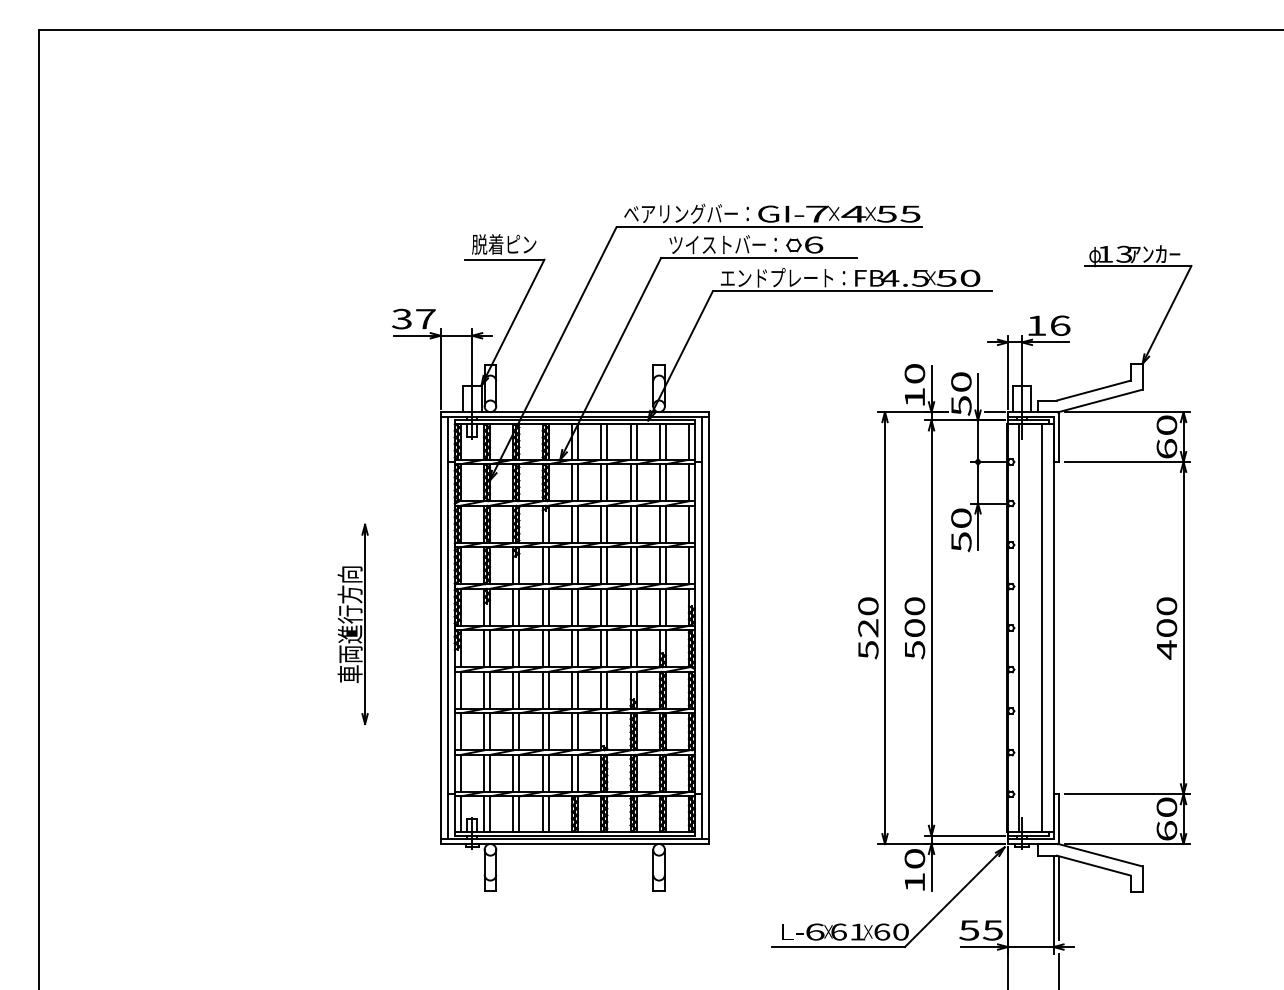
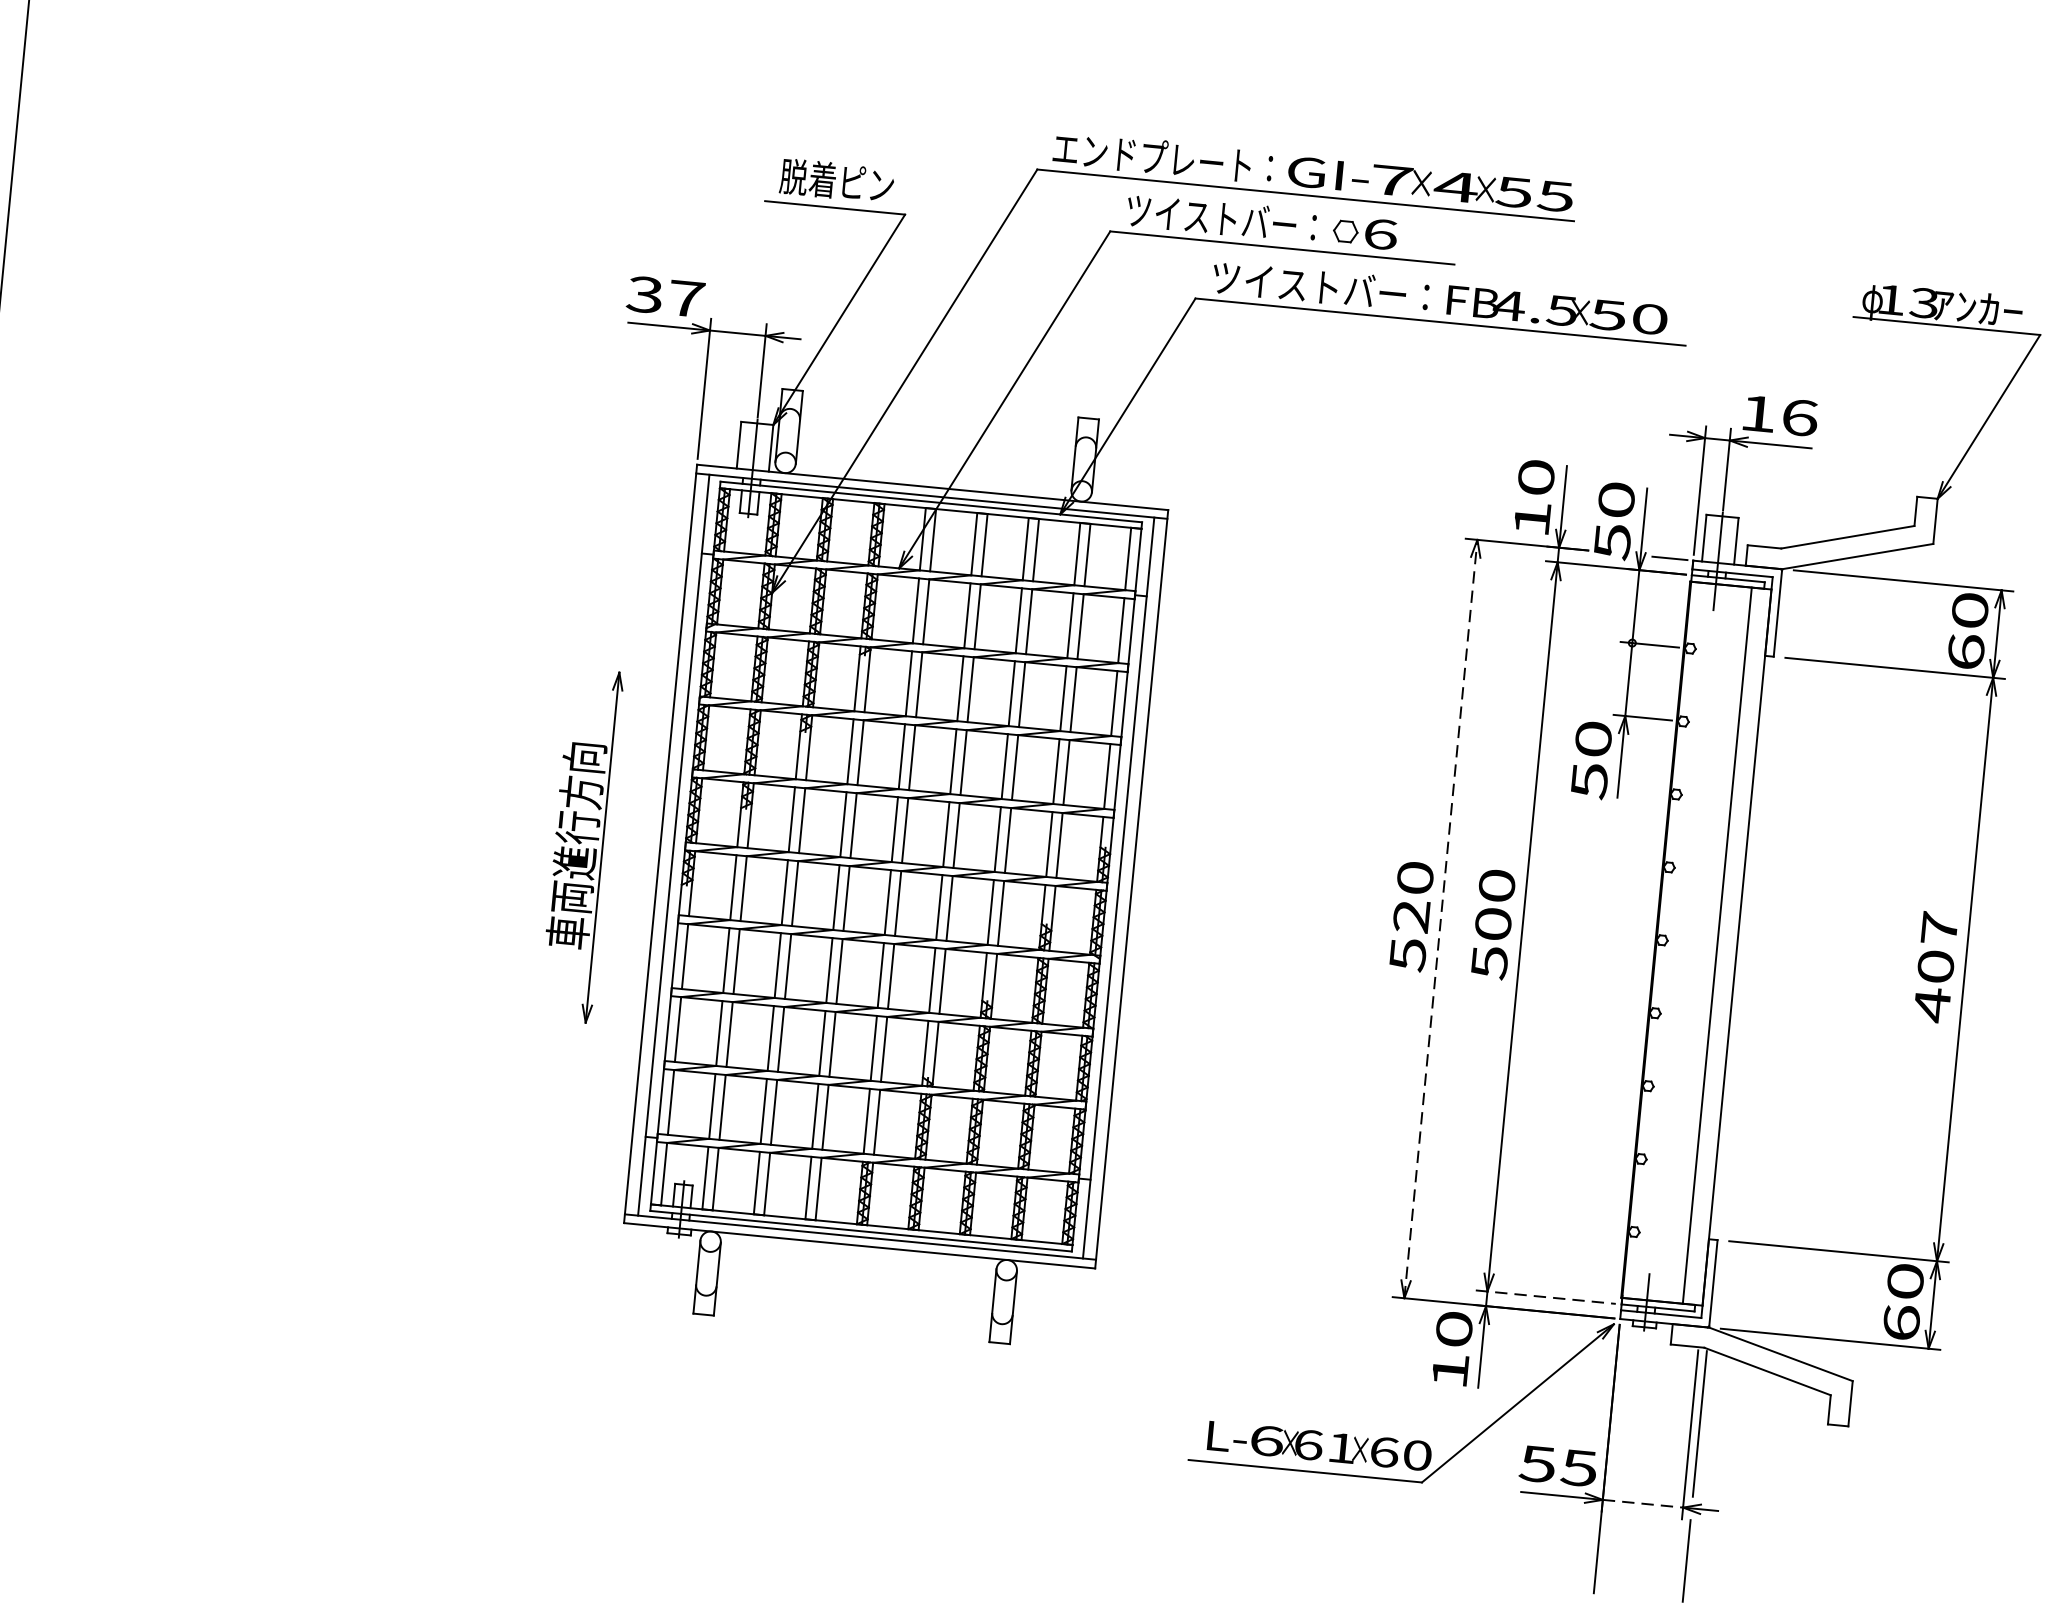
text: (680, 213) -> (1151, 156), ベアリングバー： -> エンドプレート：
text: (783, 277) -> (1321, 286), エンドプレート： -> ツイストバー：
text: (1166, 606) -> (1938, 928), 400 -> 407
part: (352, 624) -> (580, 845), moved
line: (885, 628) -> (1441, 919), solid -> dashed
line: (1019, 628) -> (1676, 942), removed
line: (964, 835) -> (1545, 1296), solid -> dashed
line: (1030, 947) -> (1642, 1504), solid -> dashed

